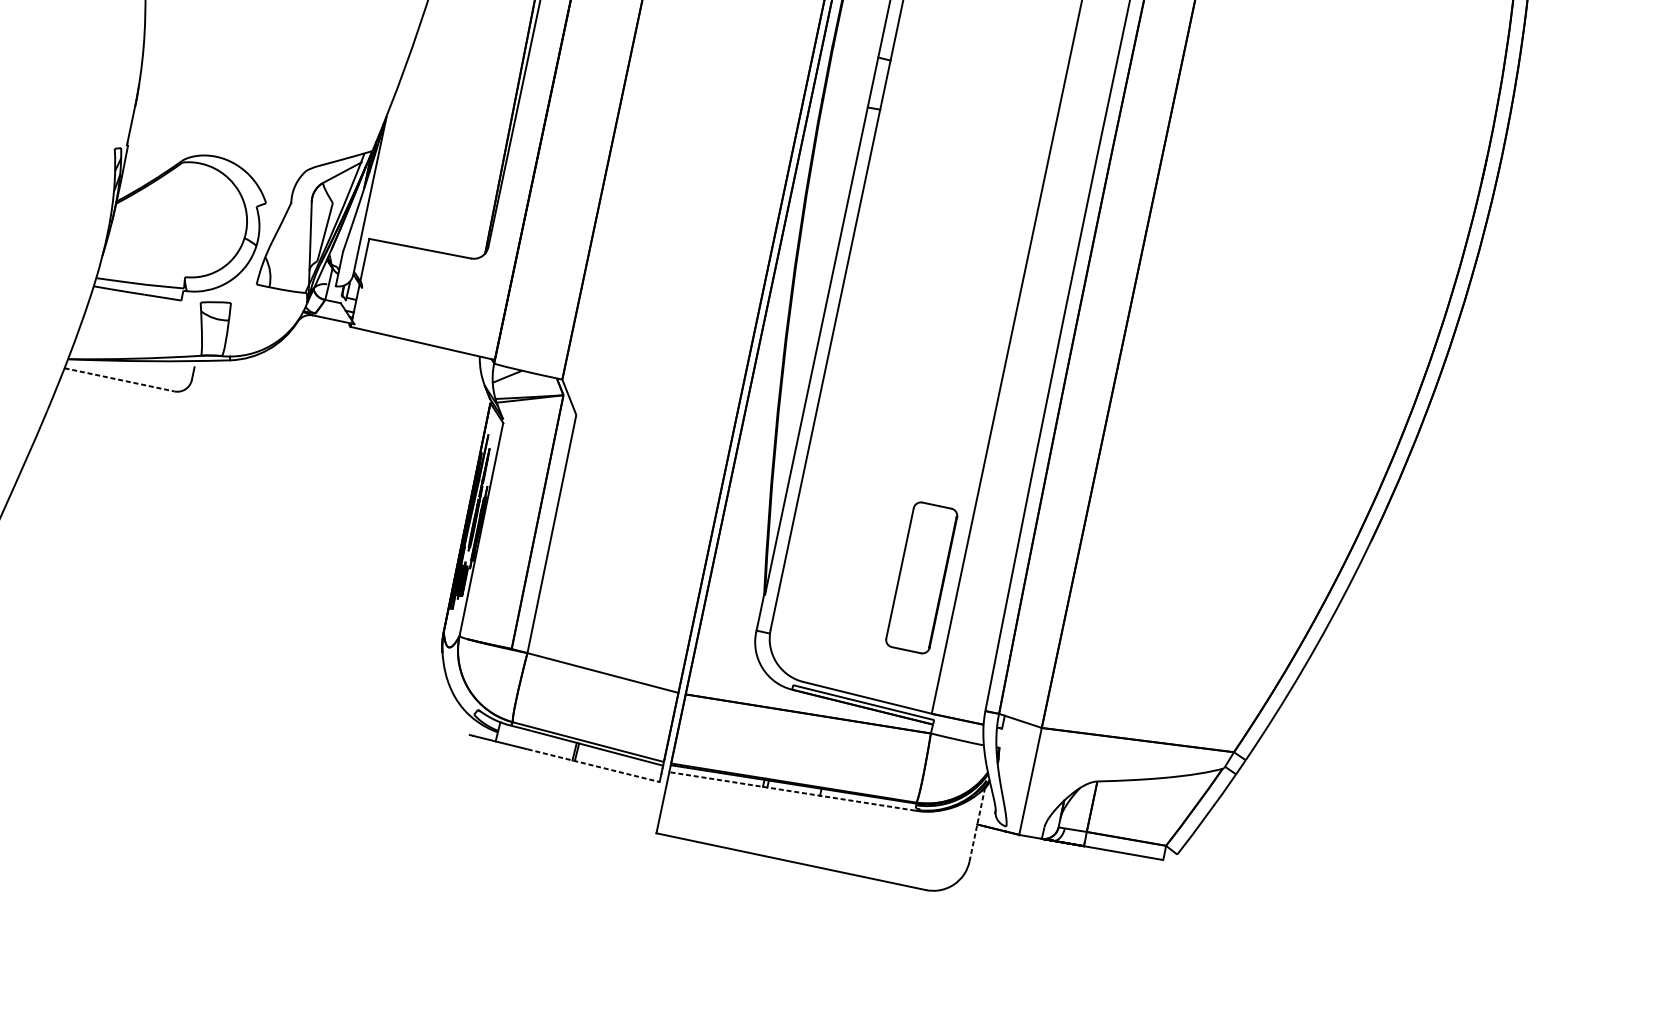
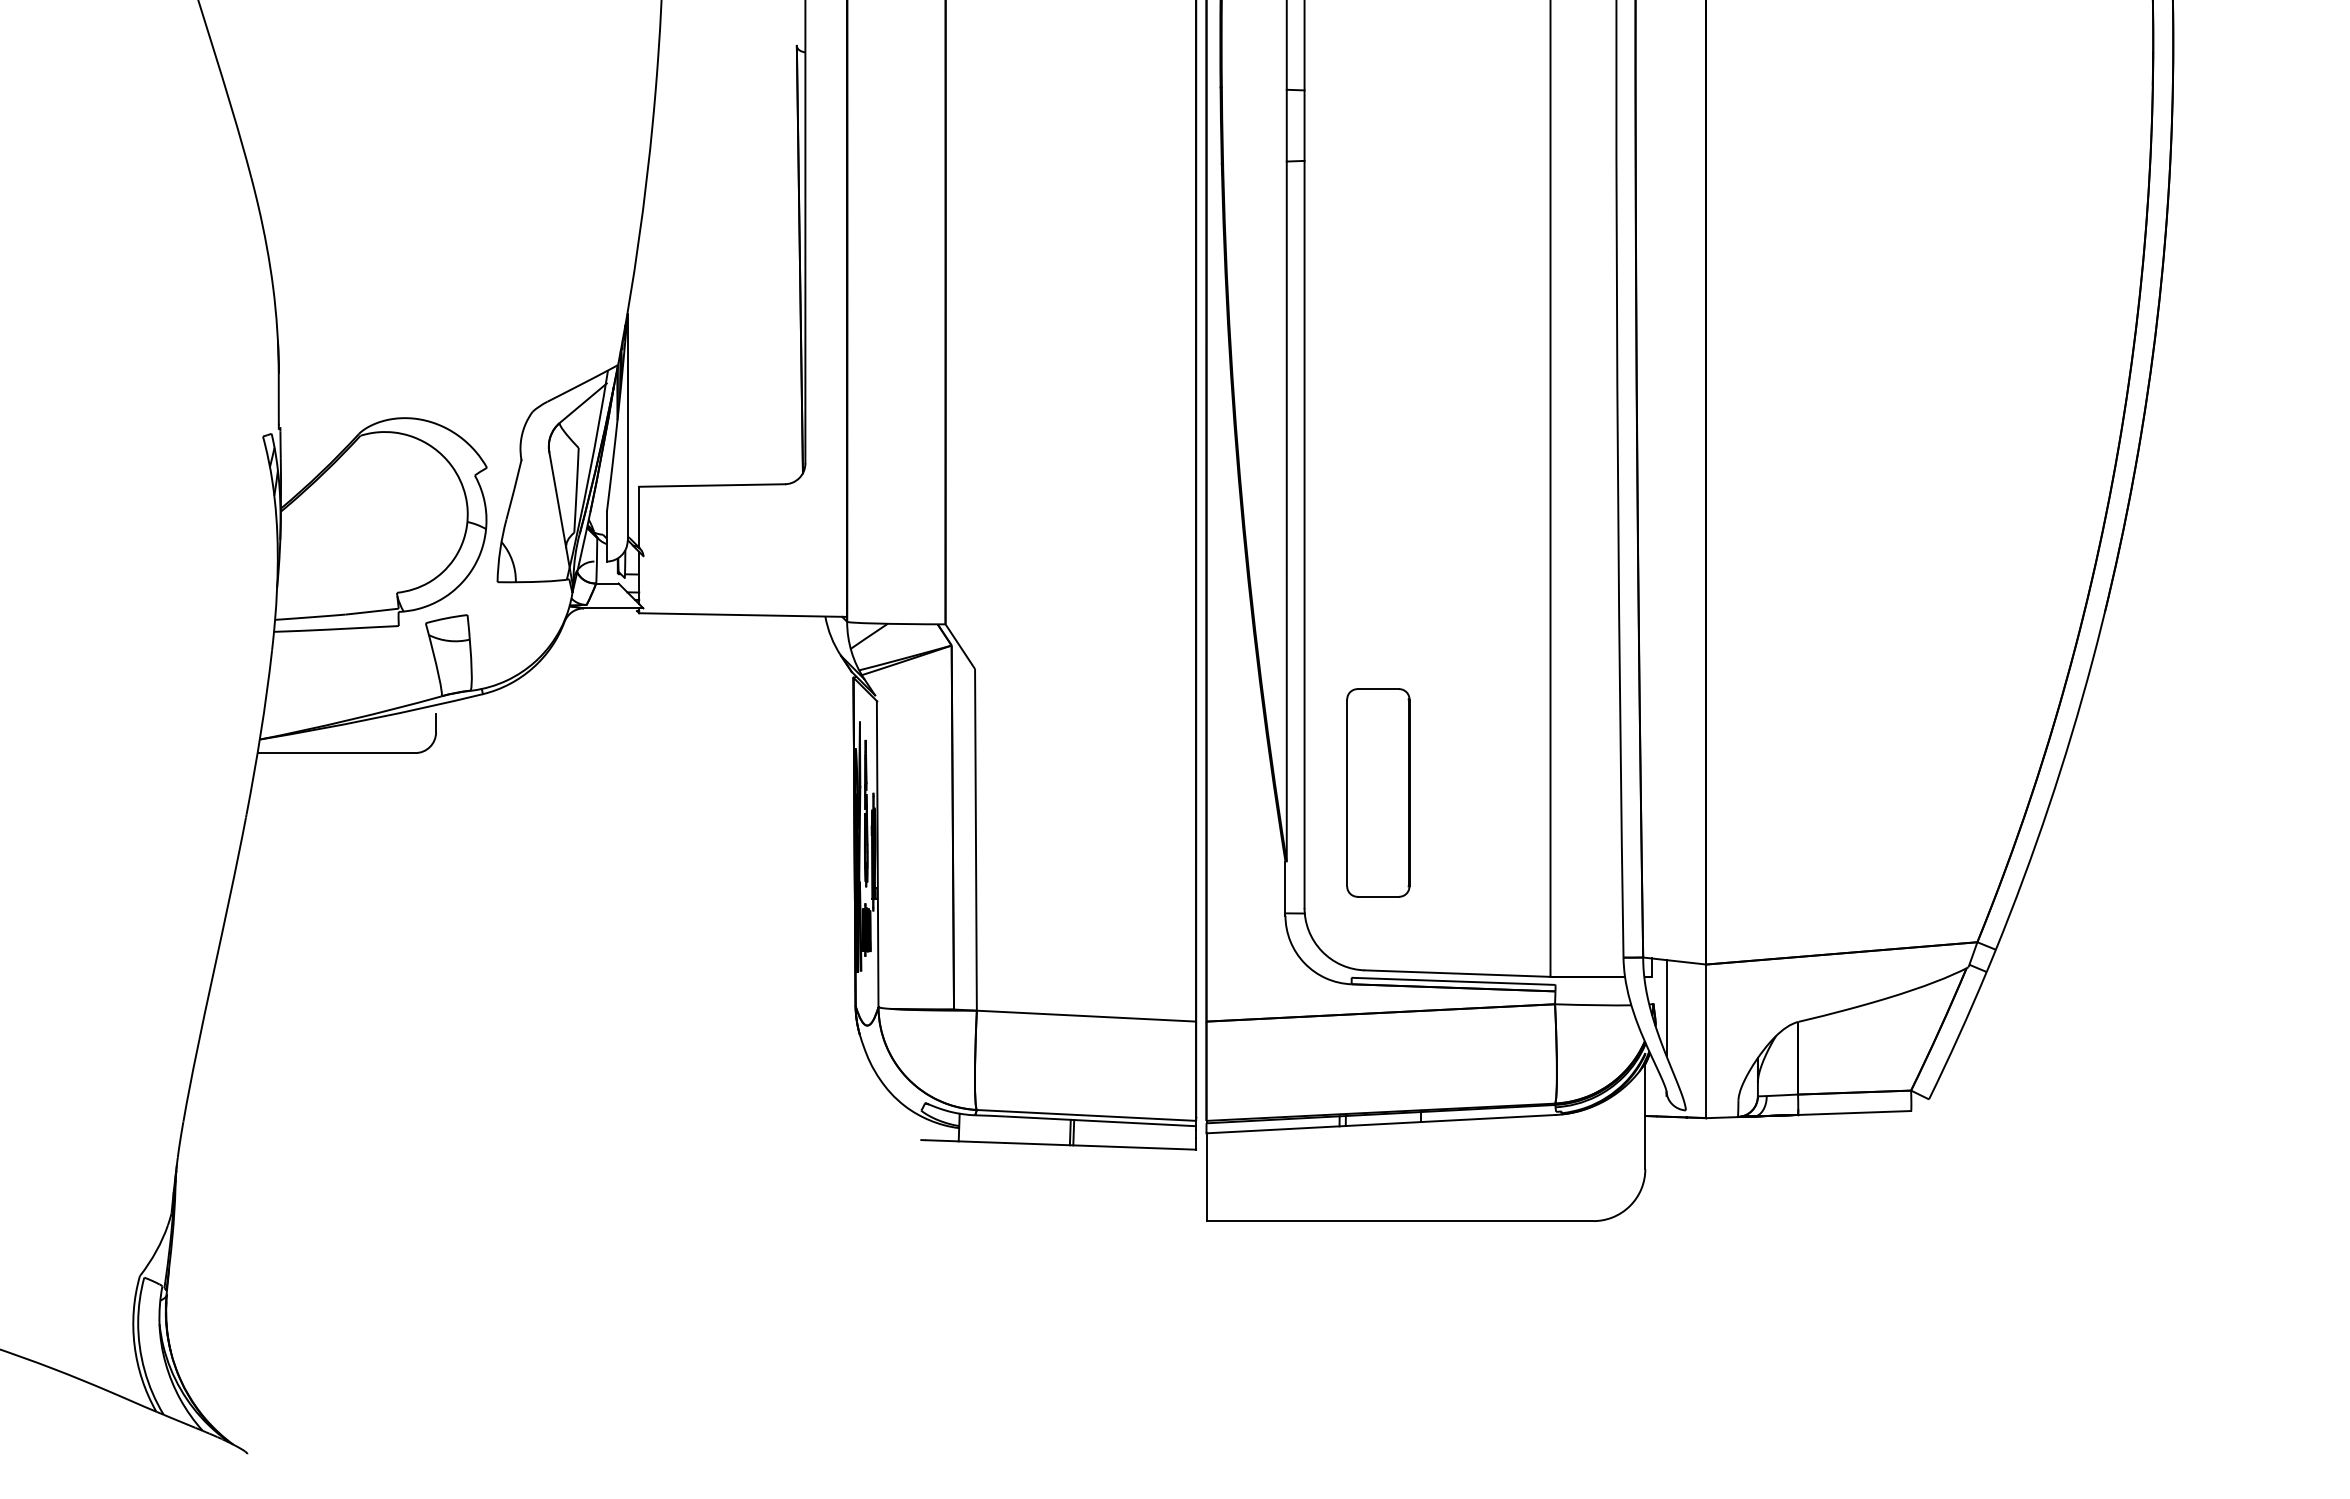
line: (119, 380) -> (336, 753), dashed -> solid
part: (921, 577) -> (1378, 792), moved
line: (1007, 752) -> (1666, 1008), added
line: (593, 765) -> (1100, 1146), dashed -> solid
line: (792, 791) -> (1381, 1124), dashed -> solid
line: (977, 824) -> (1645, 1116), dashed -> solid

